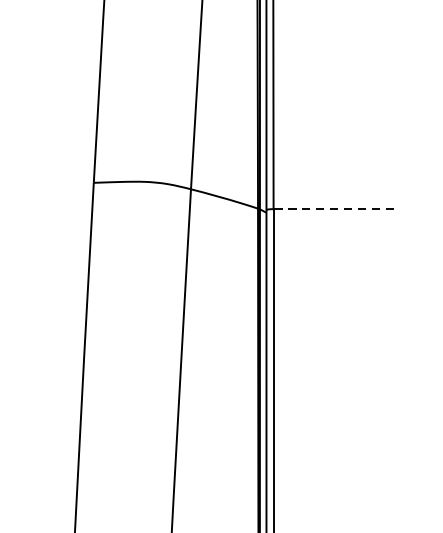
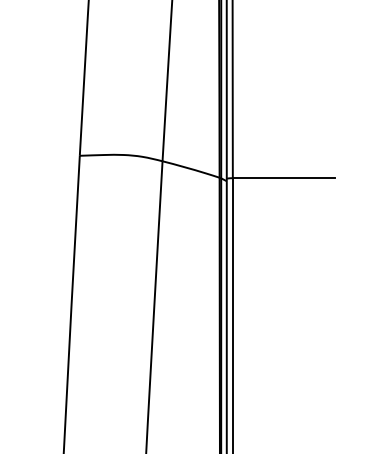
line: (333, 209) -> (283, 178), dashed -> solid

